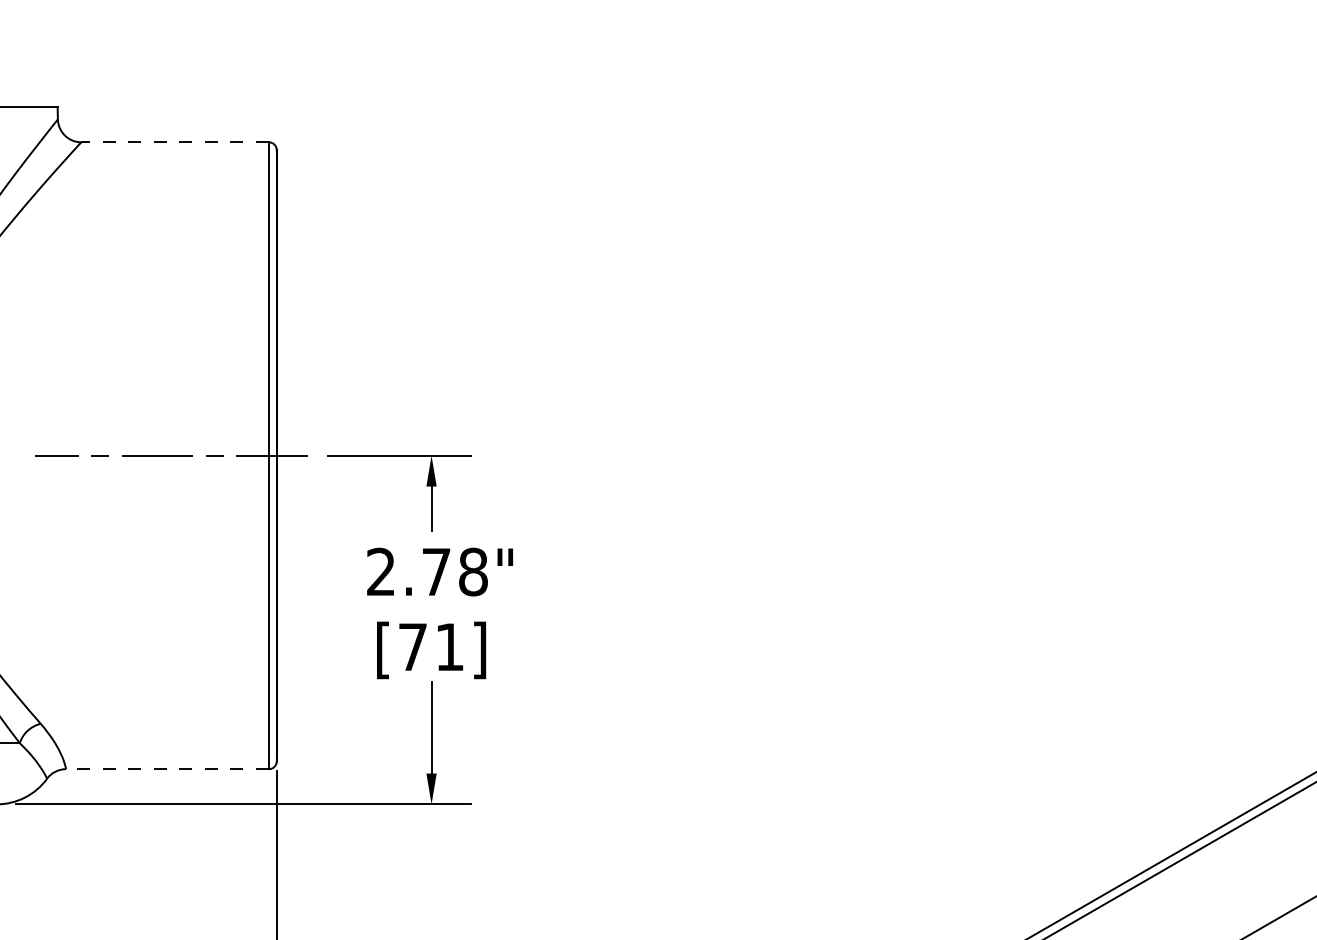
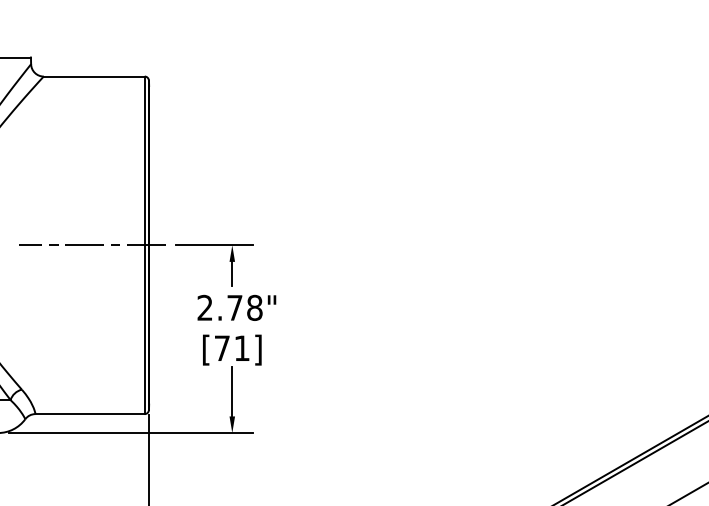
line: (173, 142) -> (93, 76), dashed -> solid
line: (168, 769) -> (90, 414), dashed -> solid

